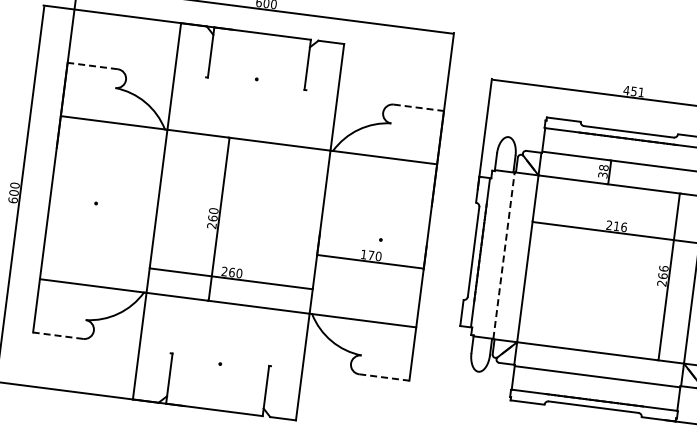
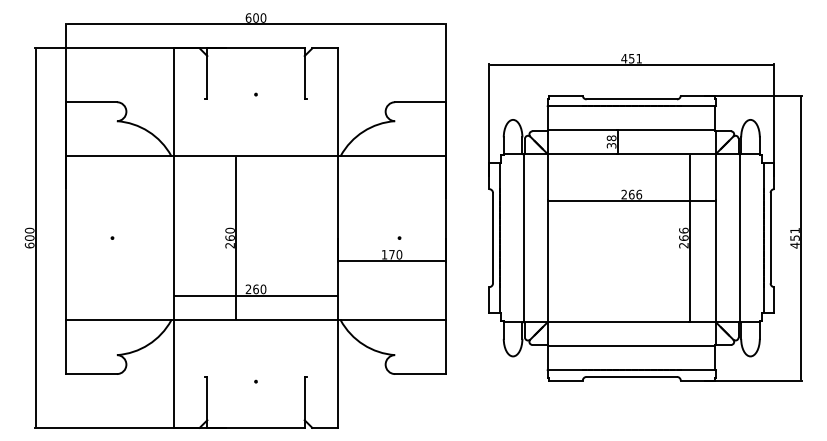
line: (92, 66) -> (91, 102), dashed -> solid
line: (418, 108) -> (420, 102), dashed -> solid
text: (616, 226) -> (631, 194), 216 -> 266
line: (503, 256) -> (523, 238), dashed -> solid
line: (58, 336) -> (91, 374), dashed -> solid
line: (384, 377) -> (420, 374), dashed -> solid

